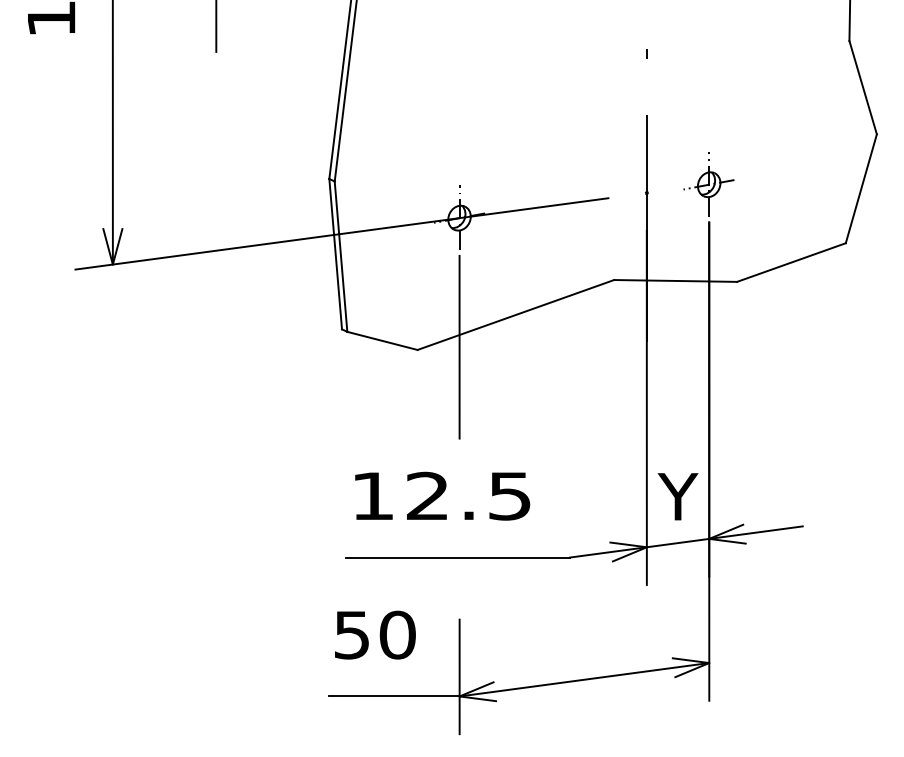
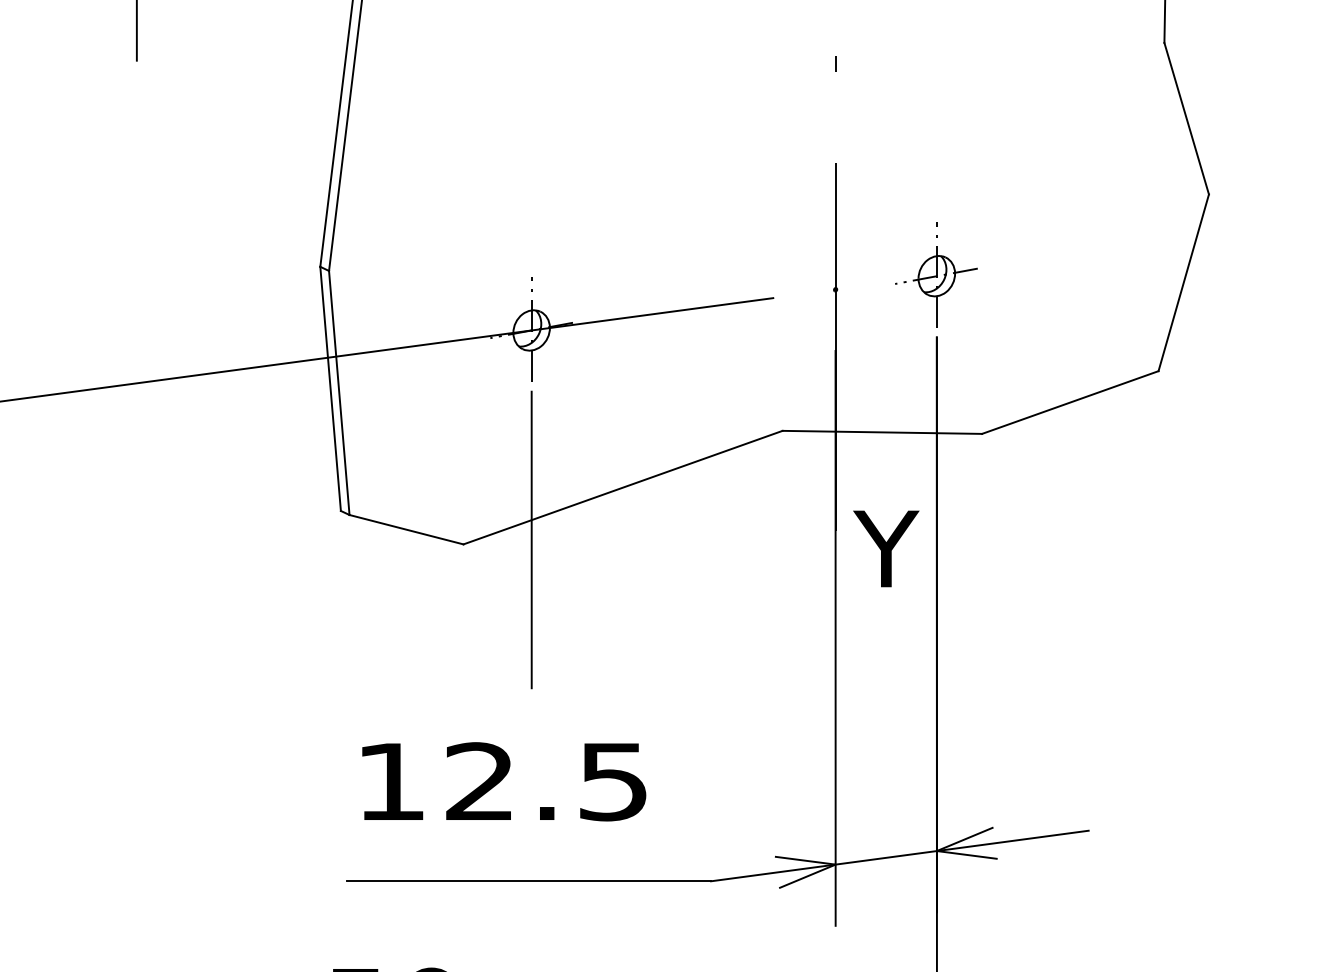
text: (677, 496) -> (885, 548), moved

